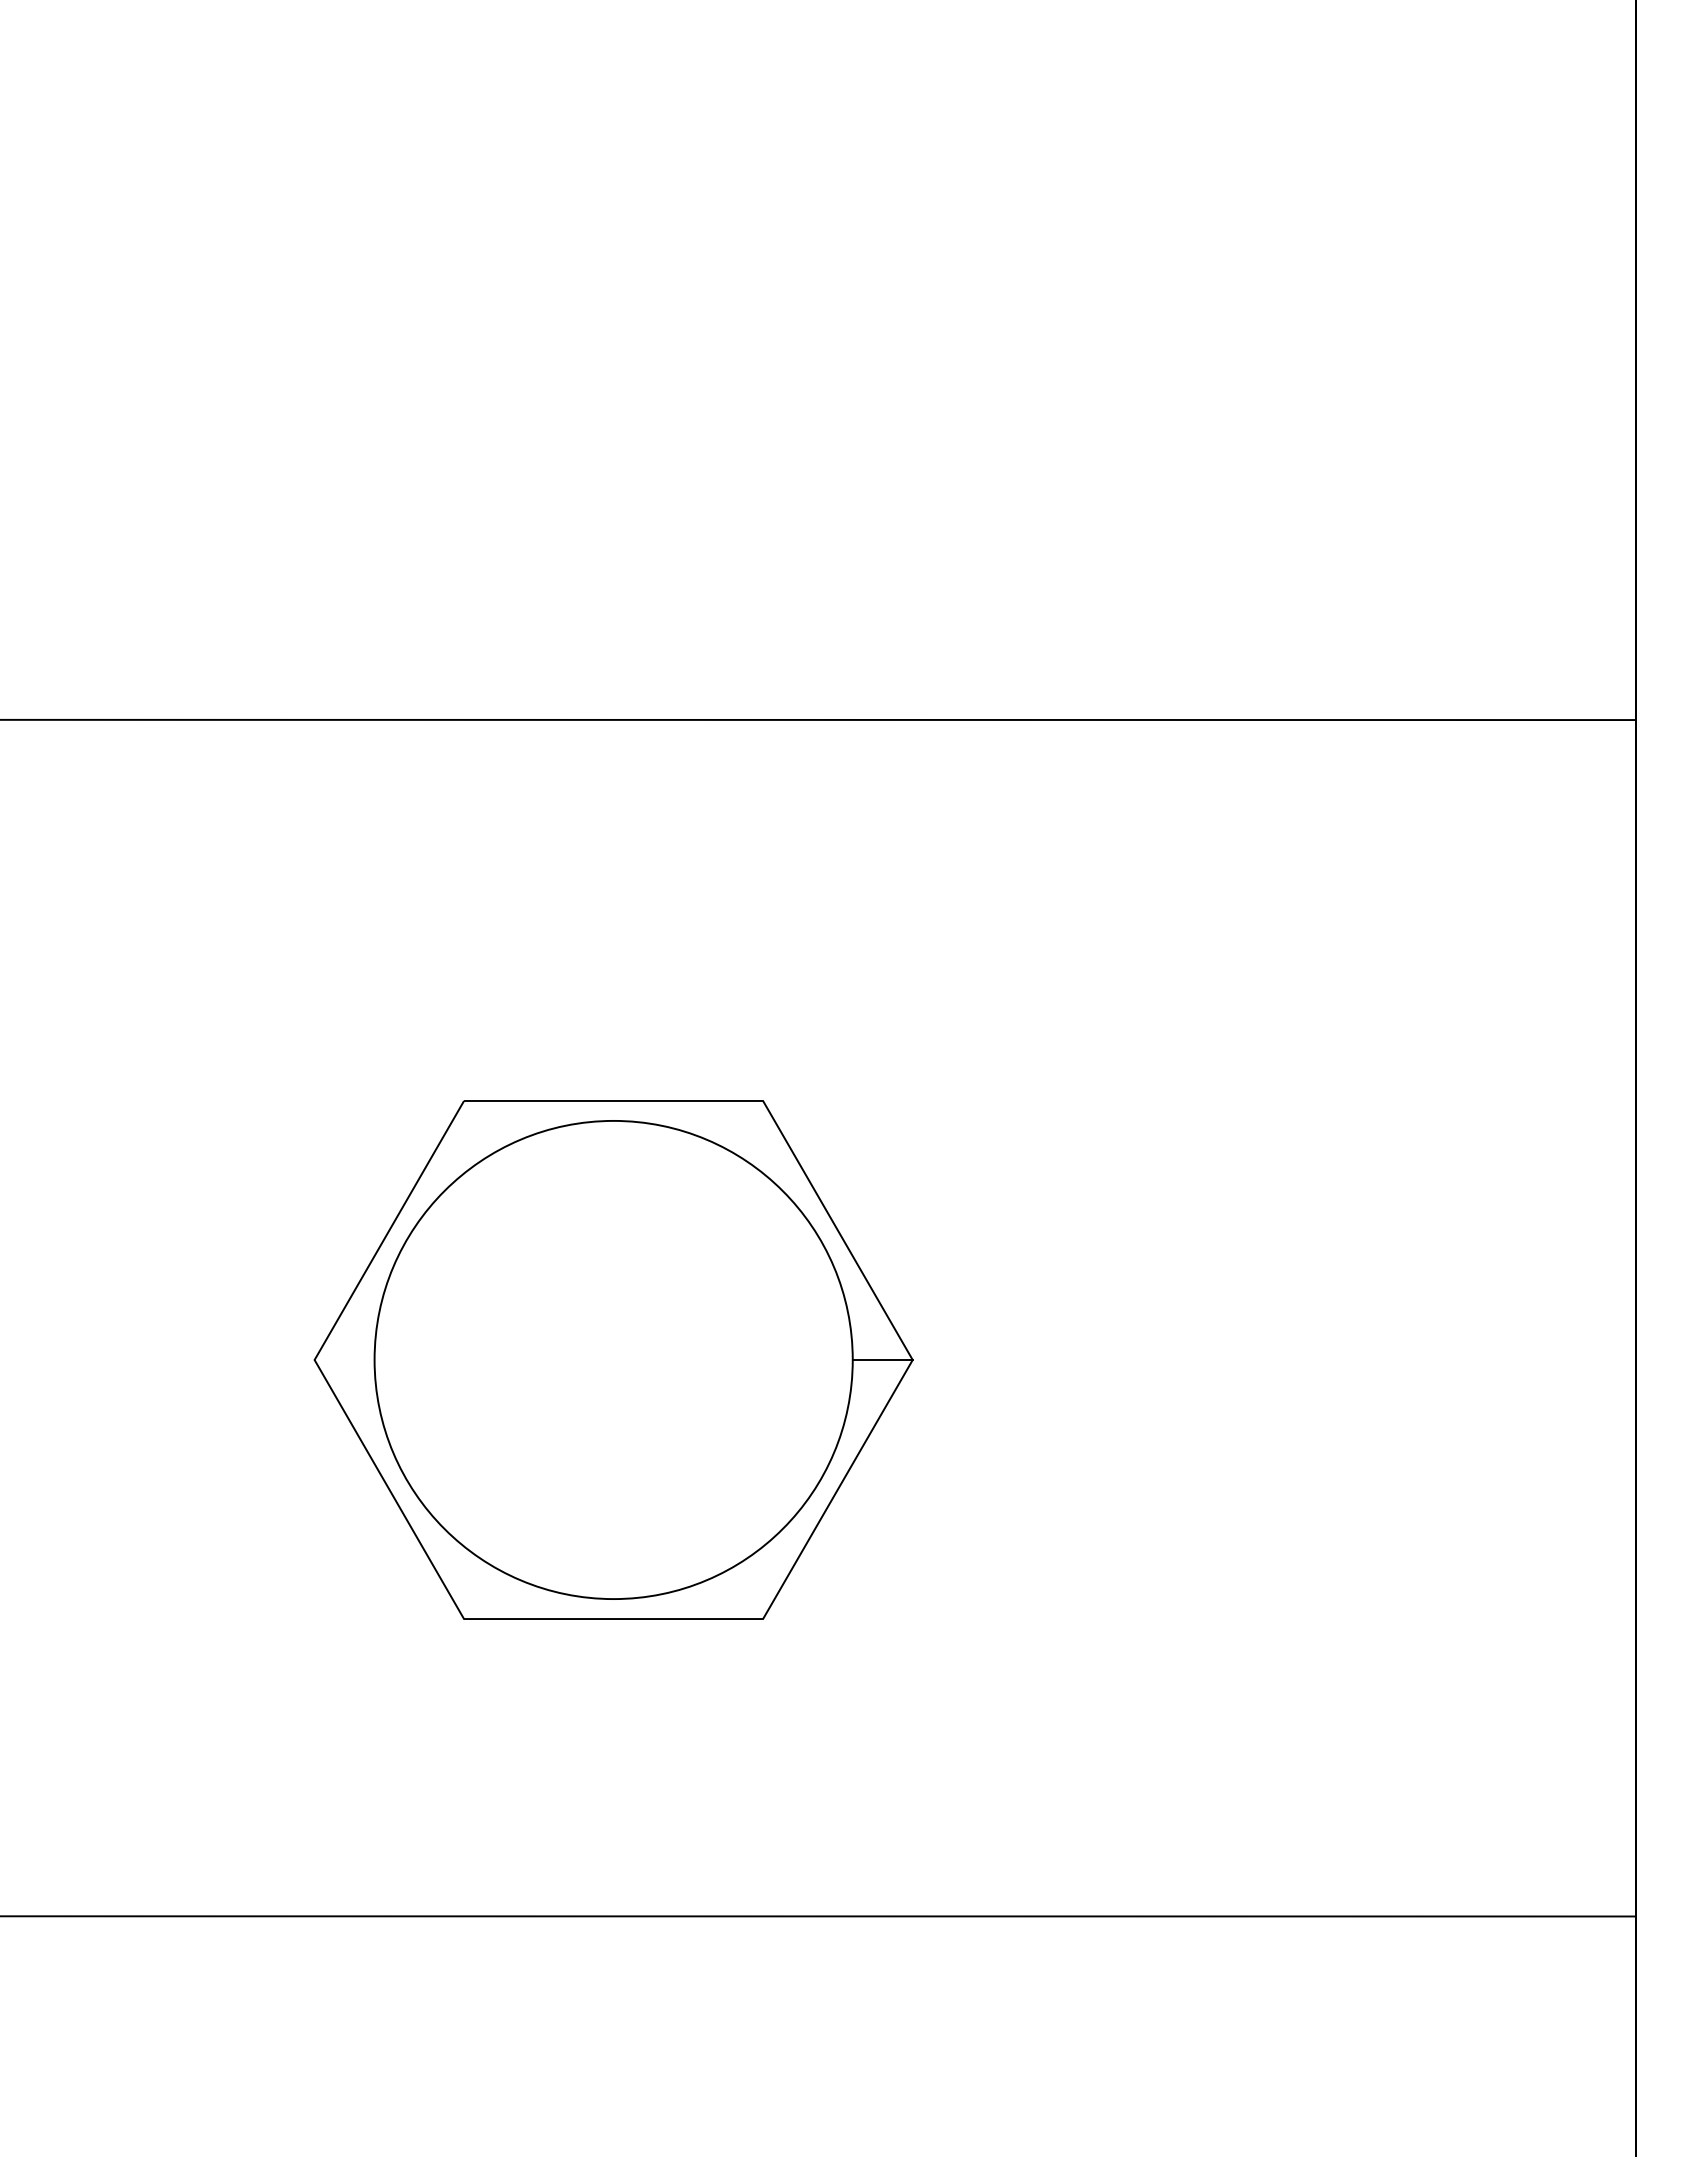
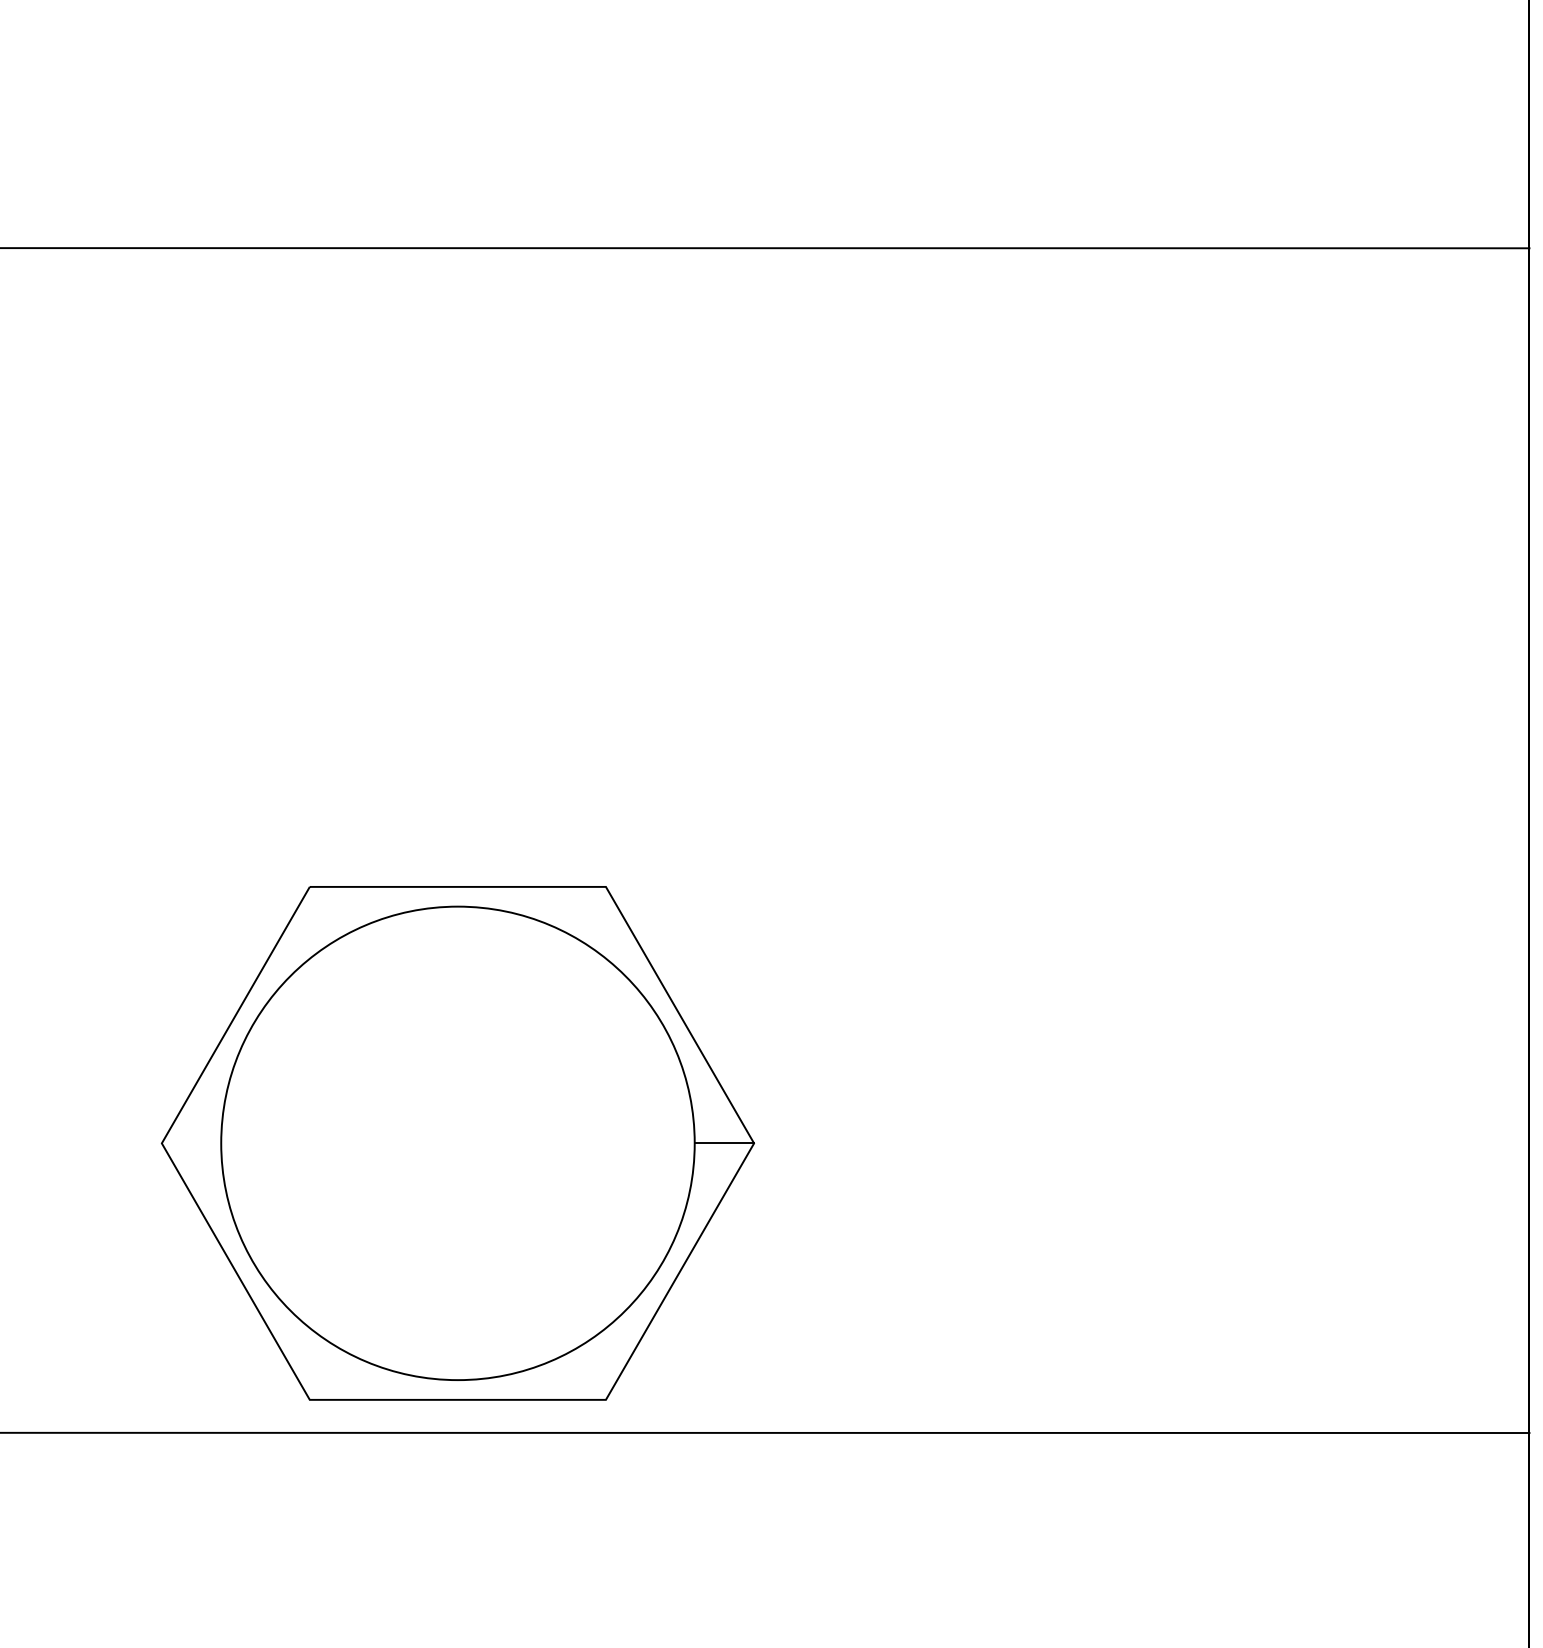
part: (613, 1359) -> (457, 1142), moved

